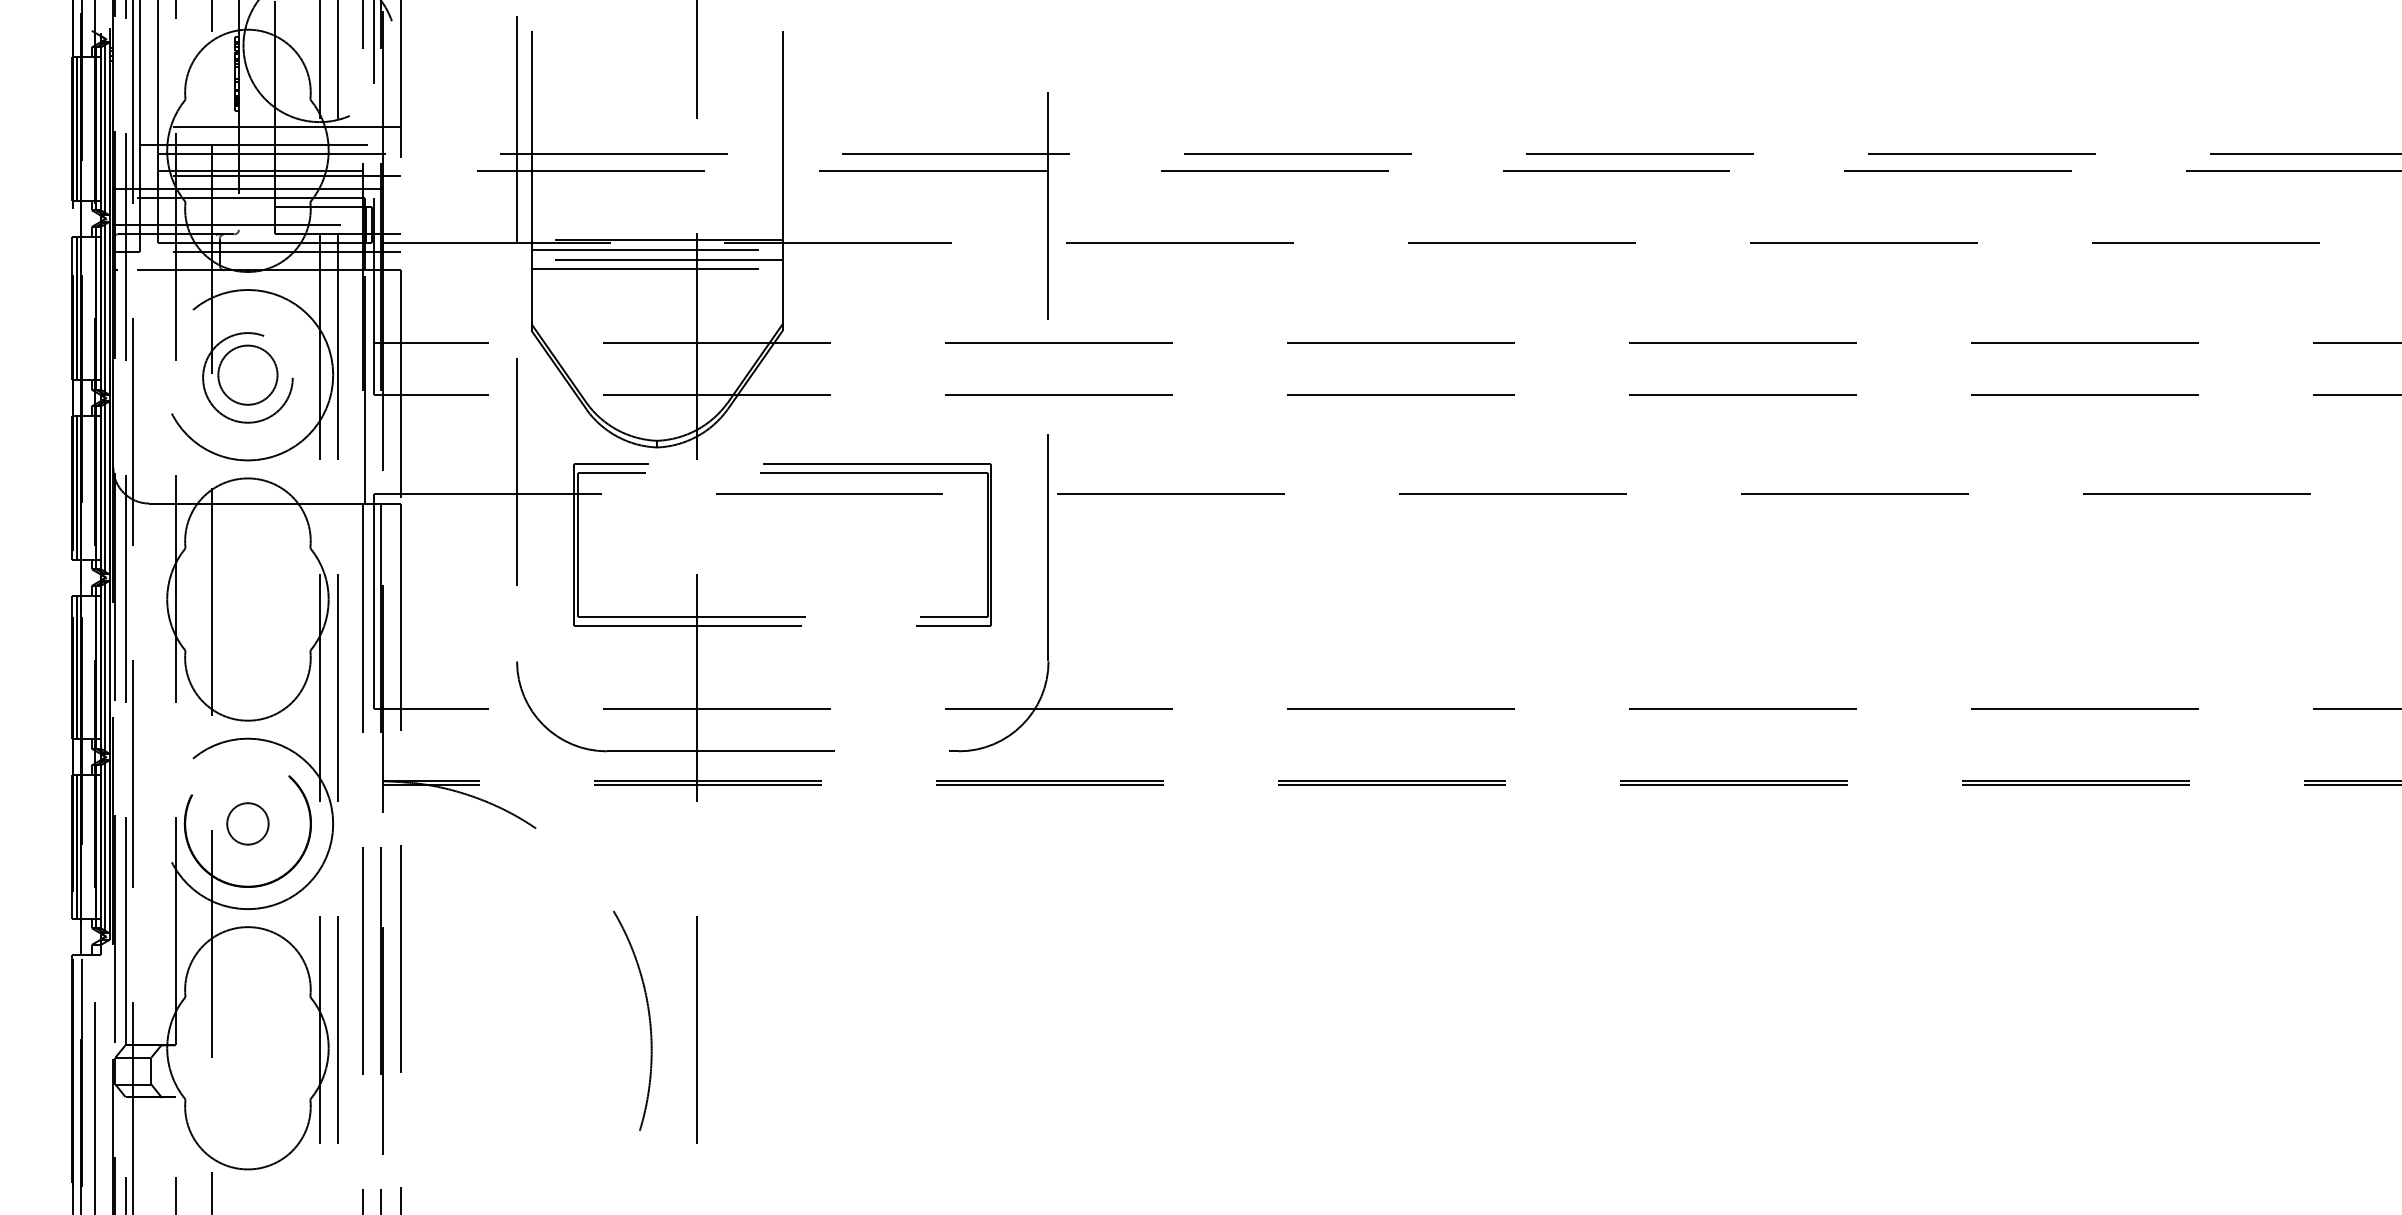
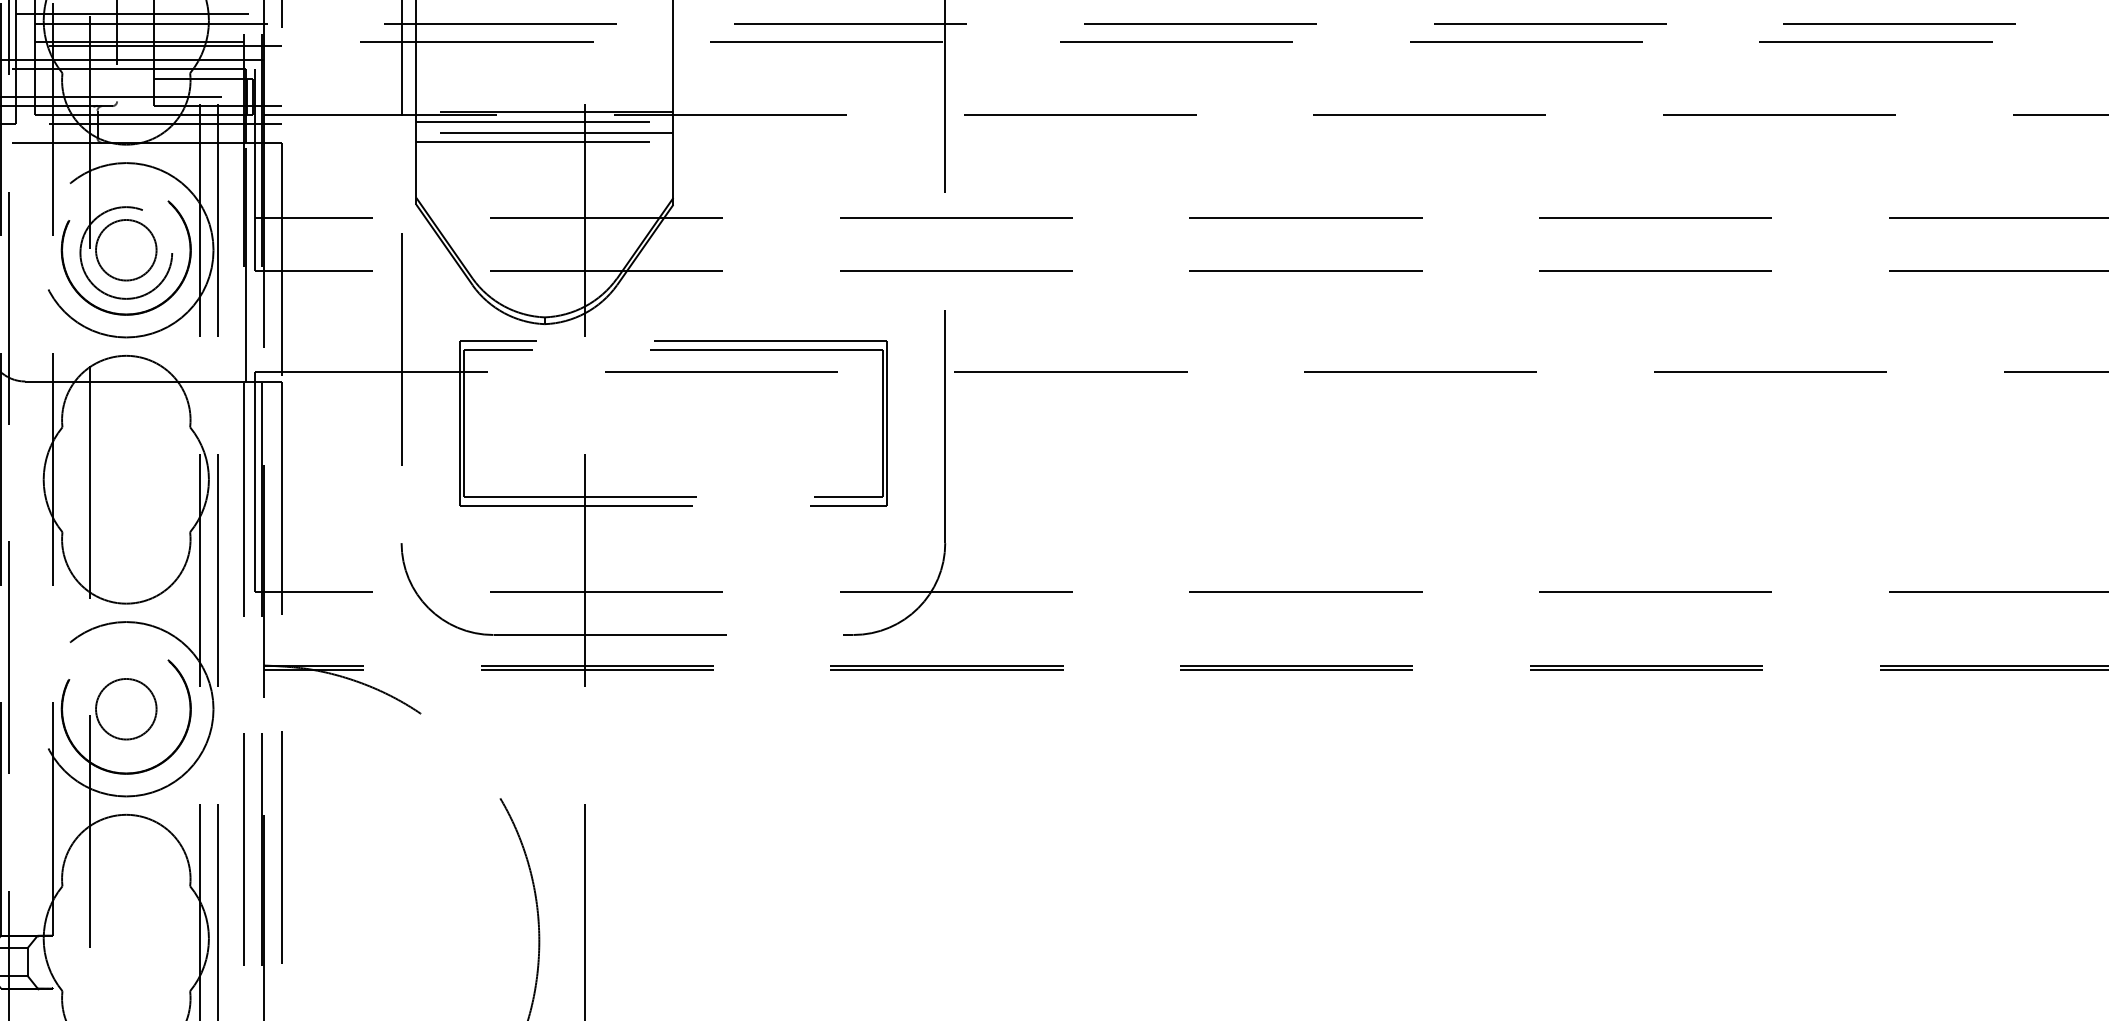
part: (243, 436) -> (121, 312), added
circle: (247, 823) -> (125, 708), size x1.43

